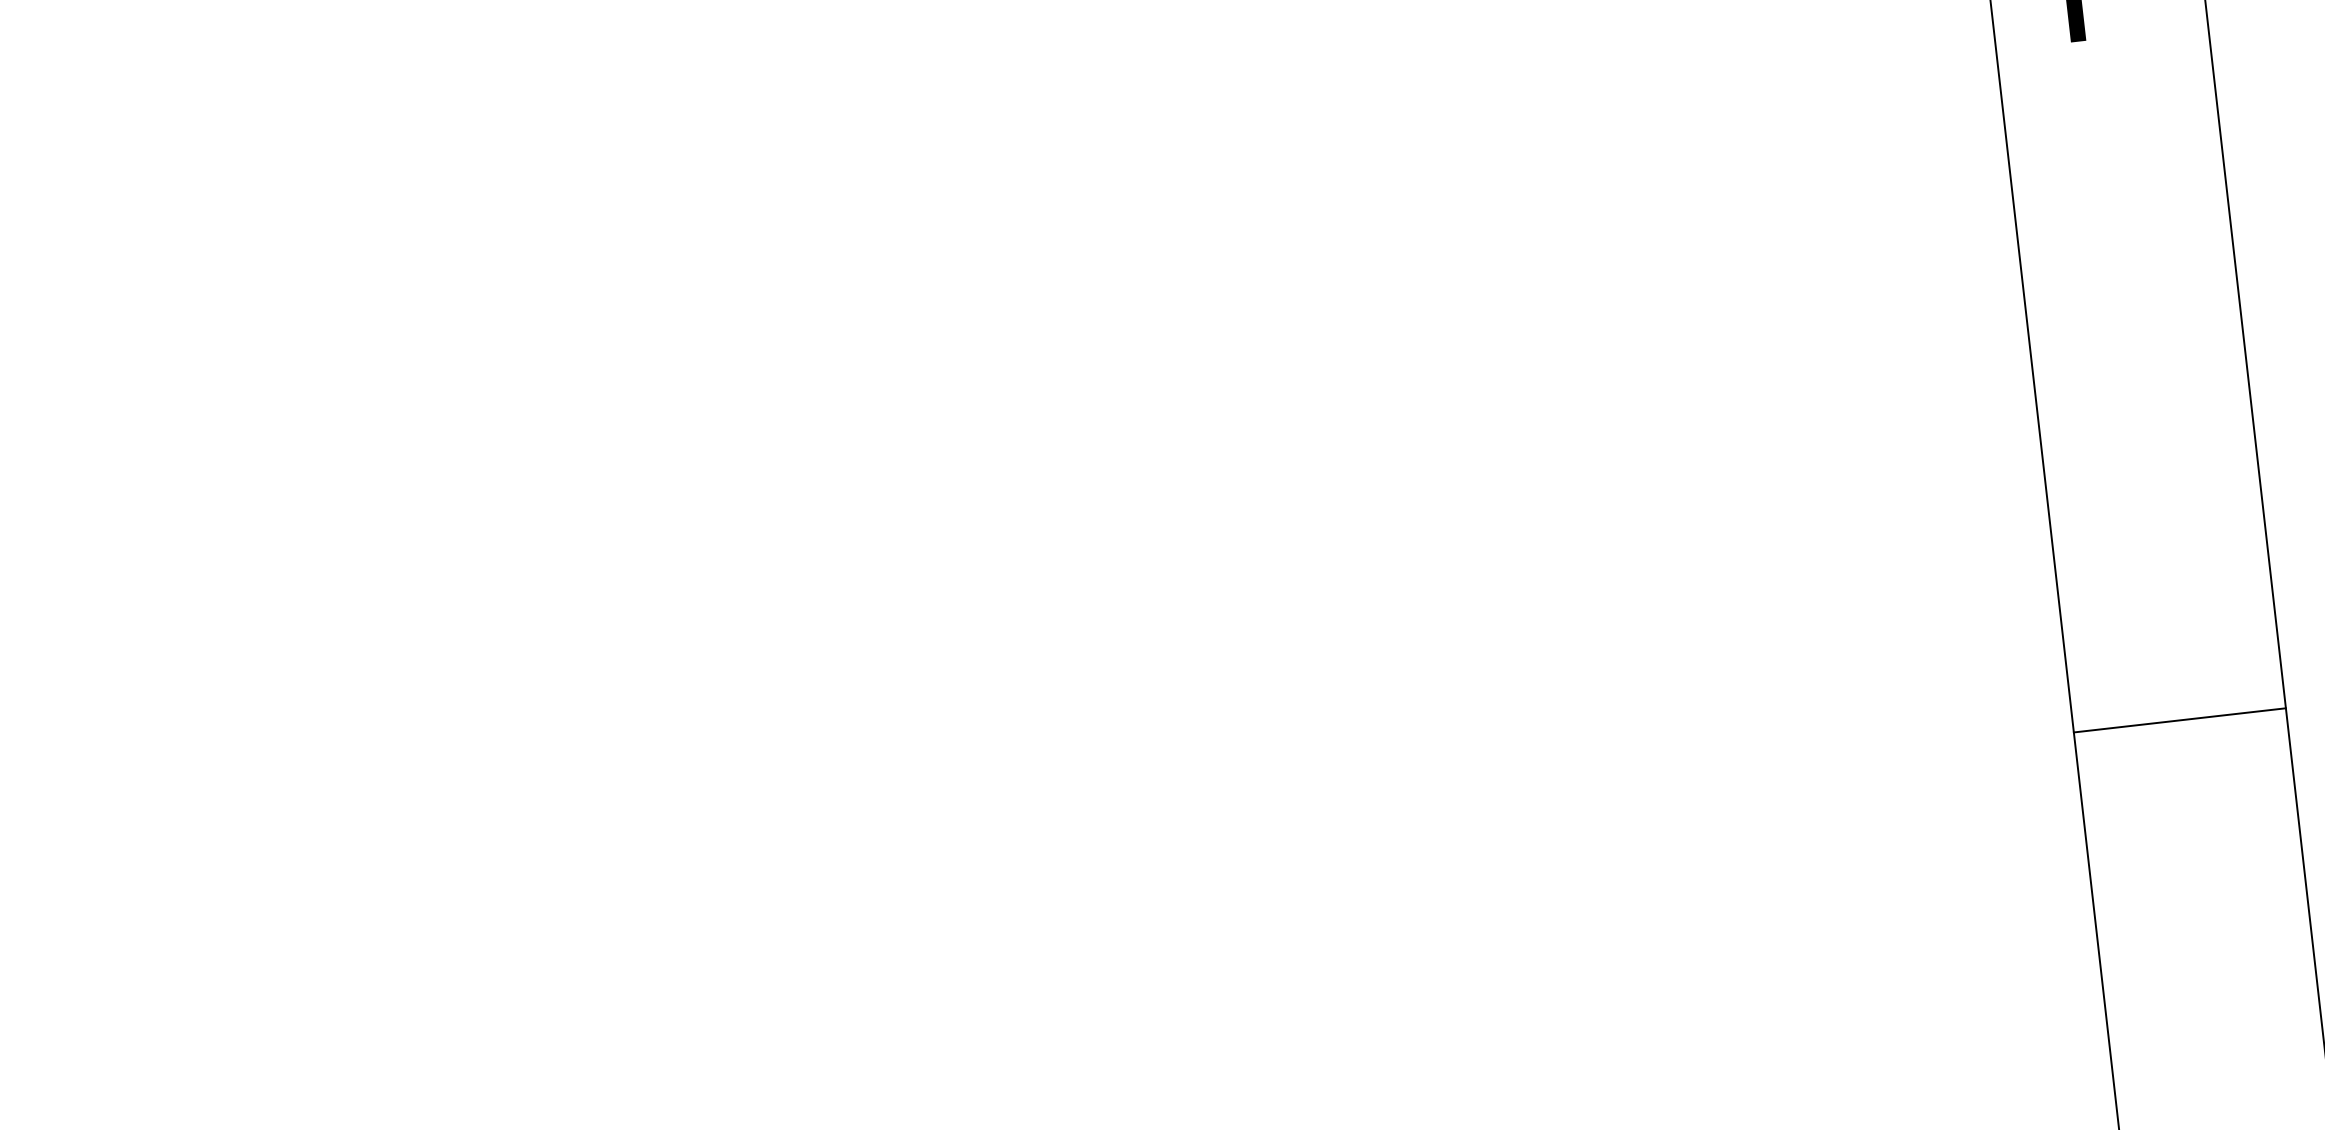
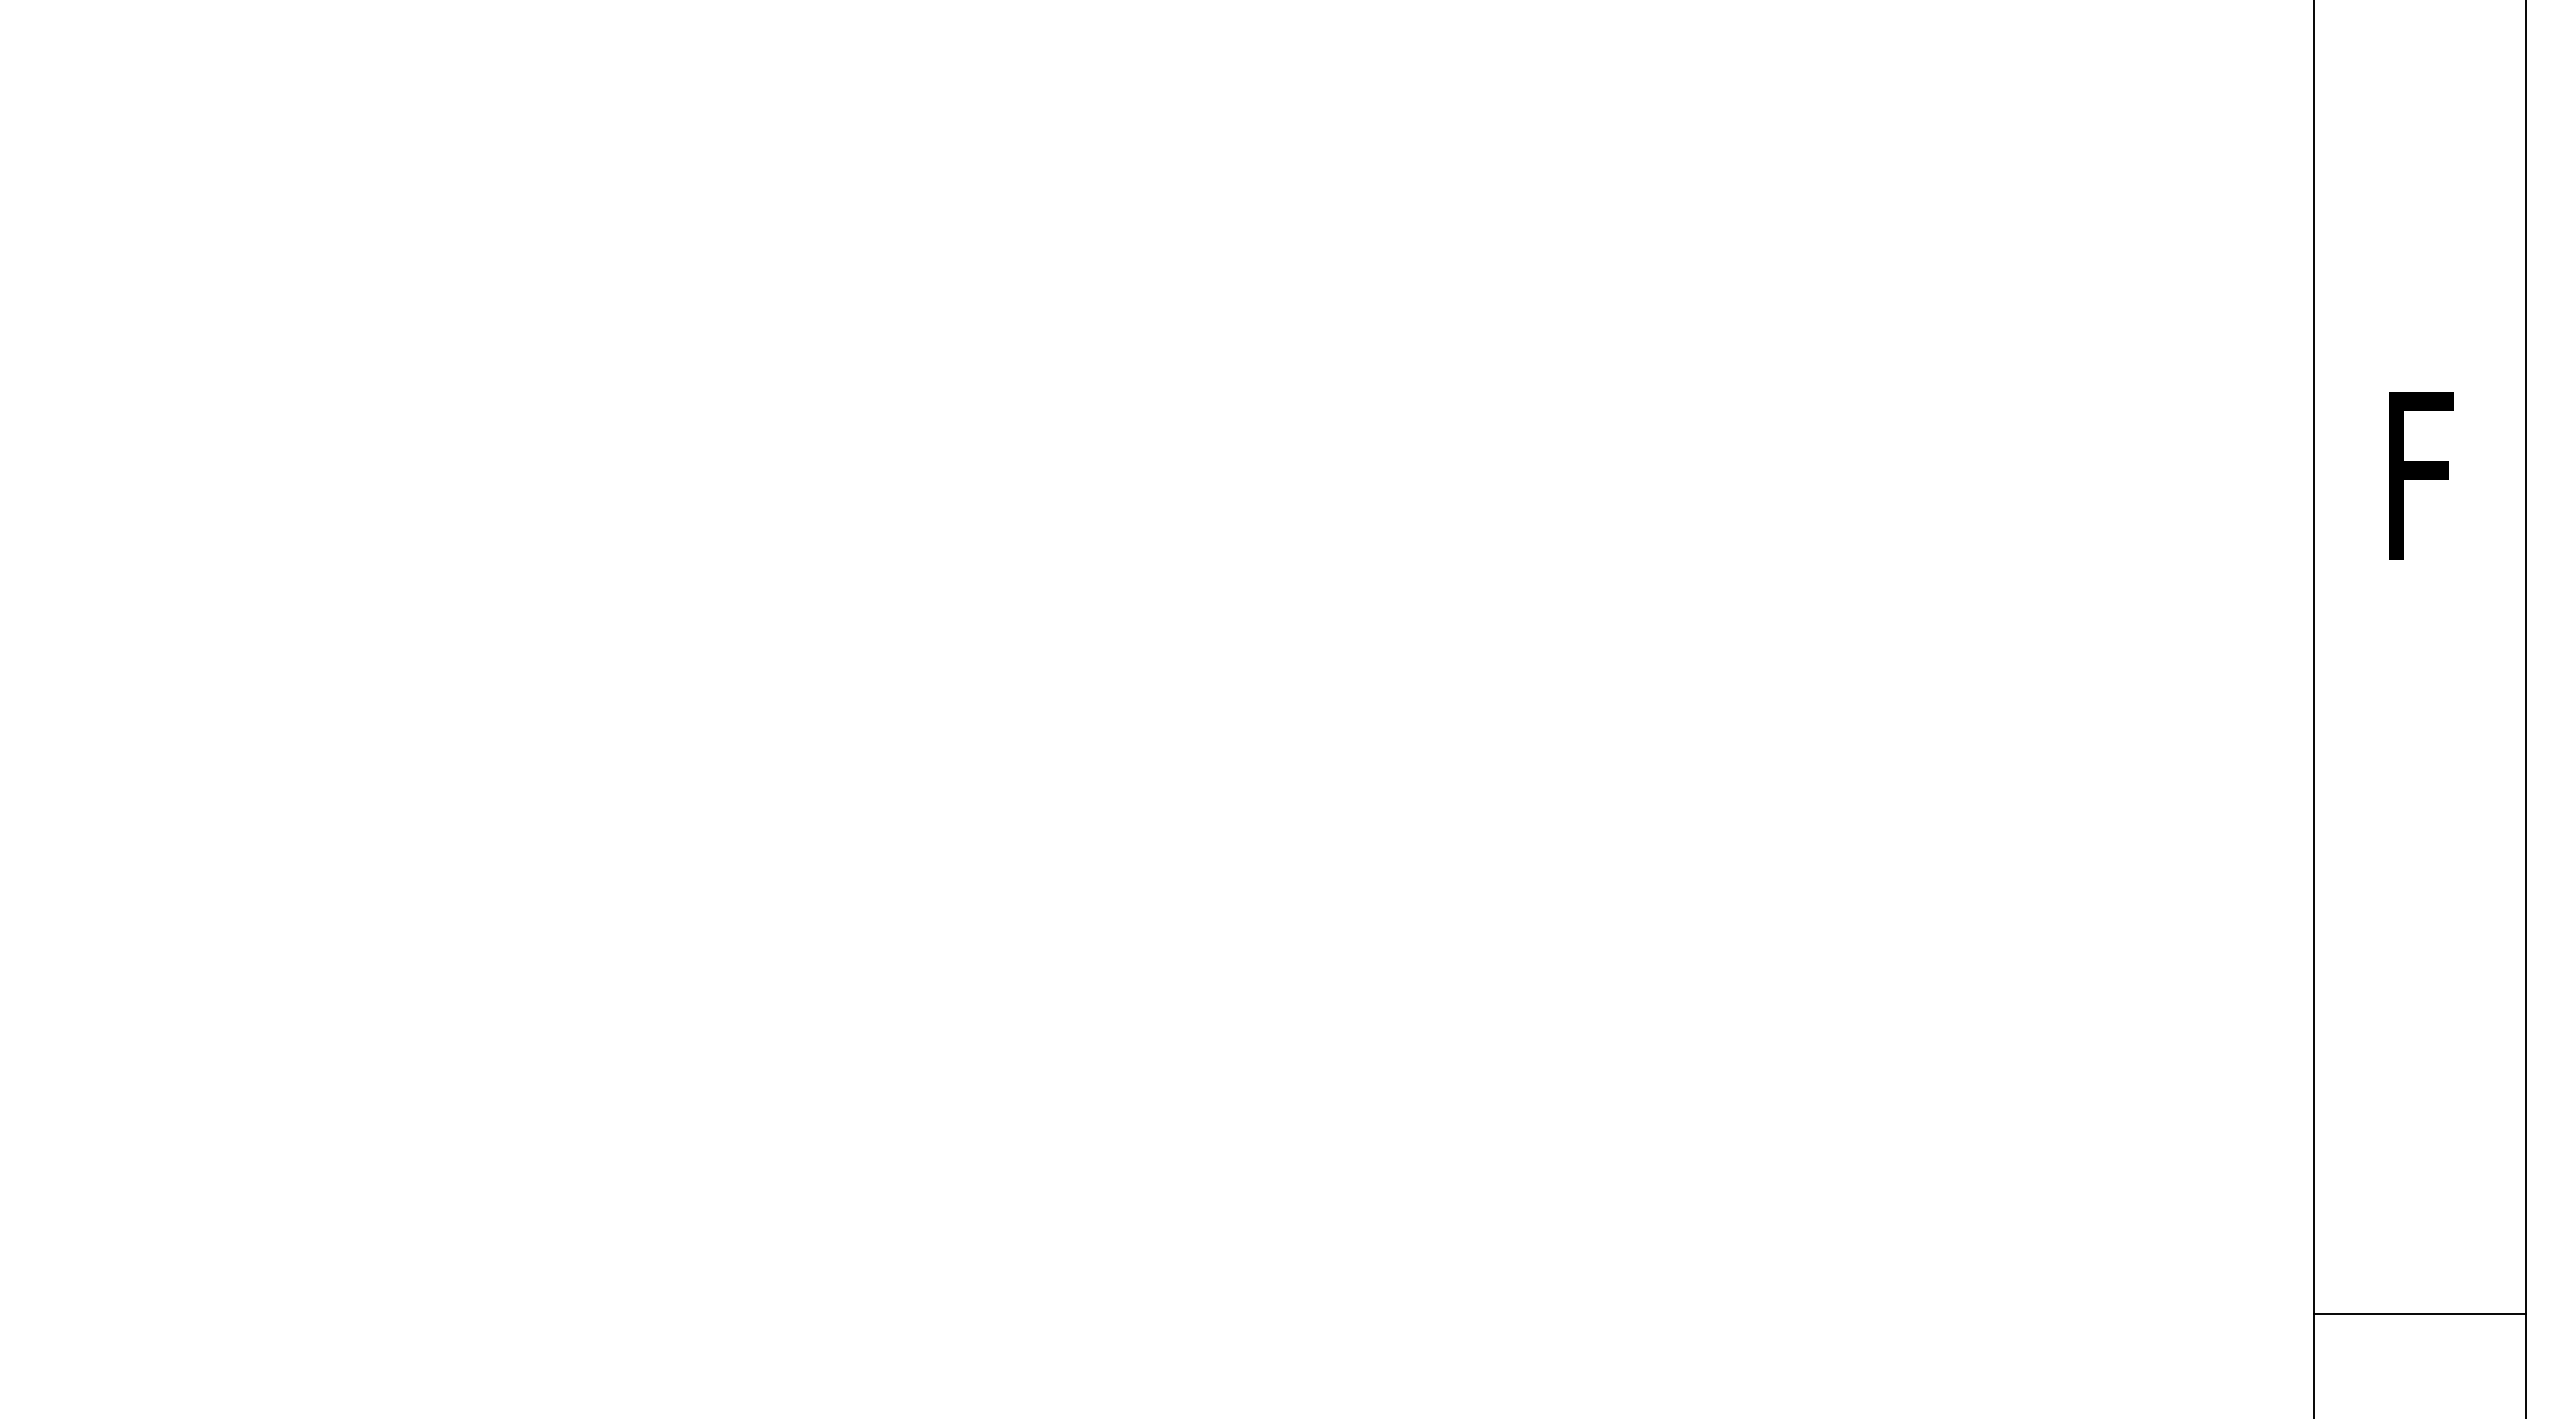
line: (2179, 720) -> (2419, 1314), moved

